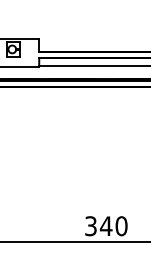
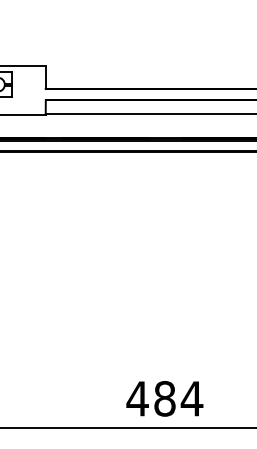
text: (105, 226) -> (163, 399), 340 -> 484

